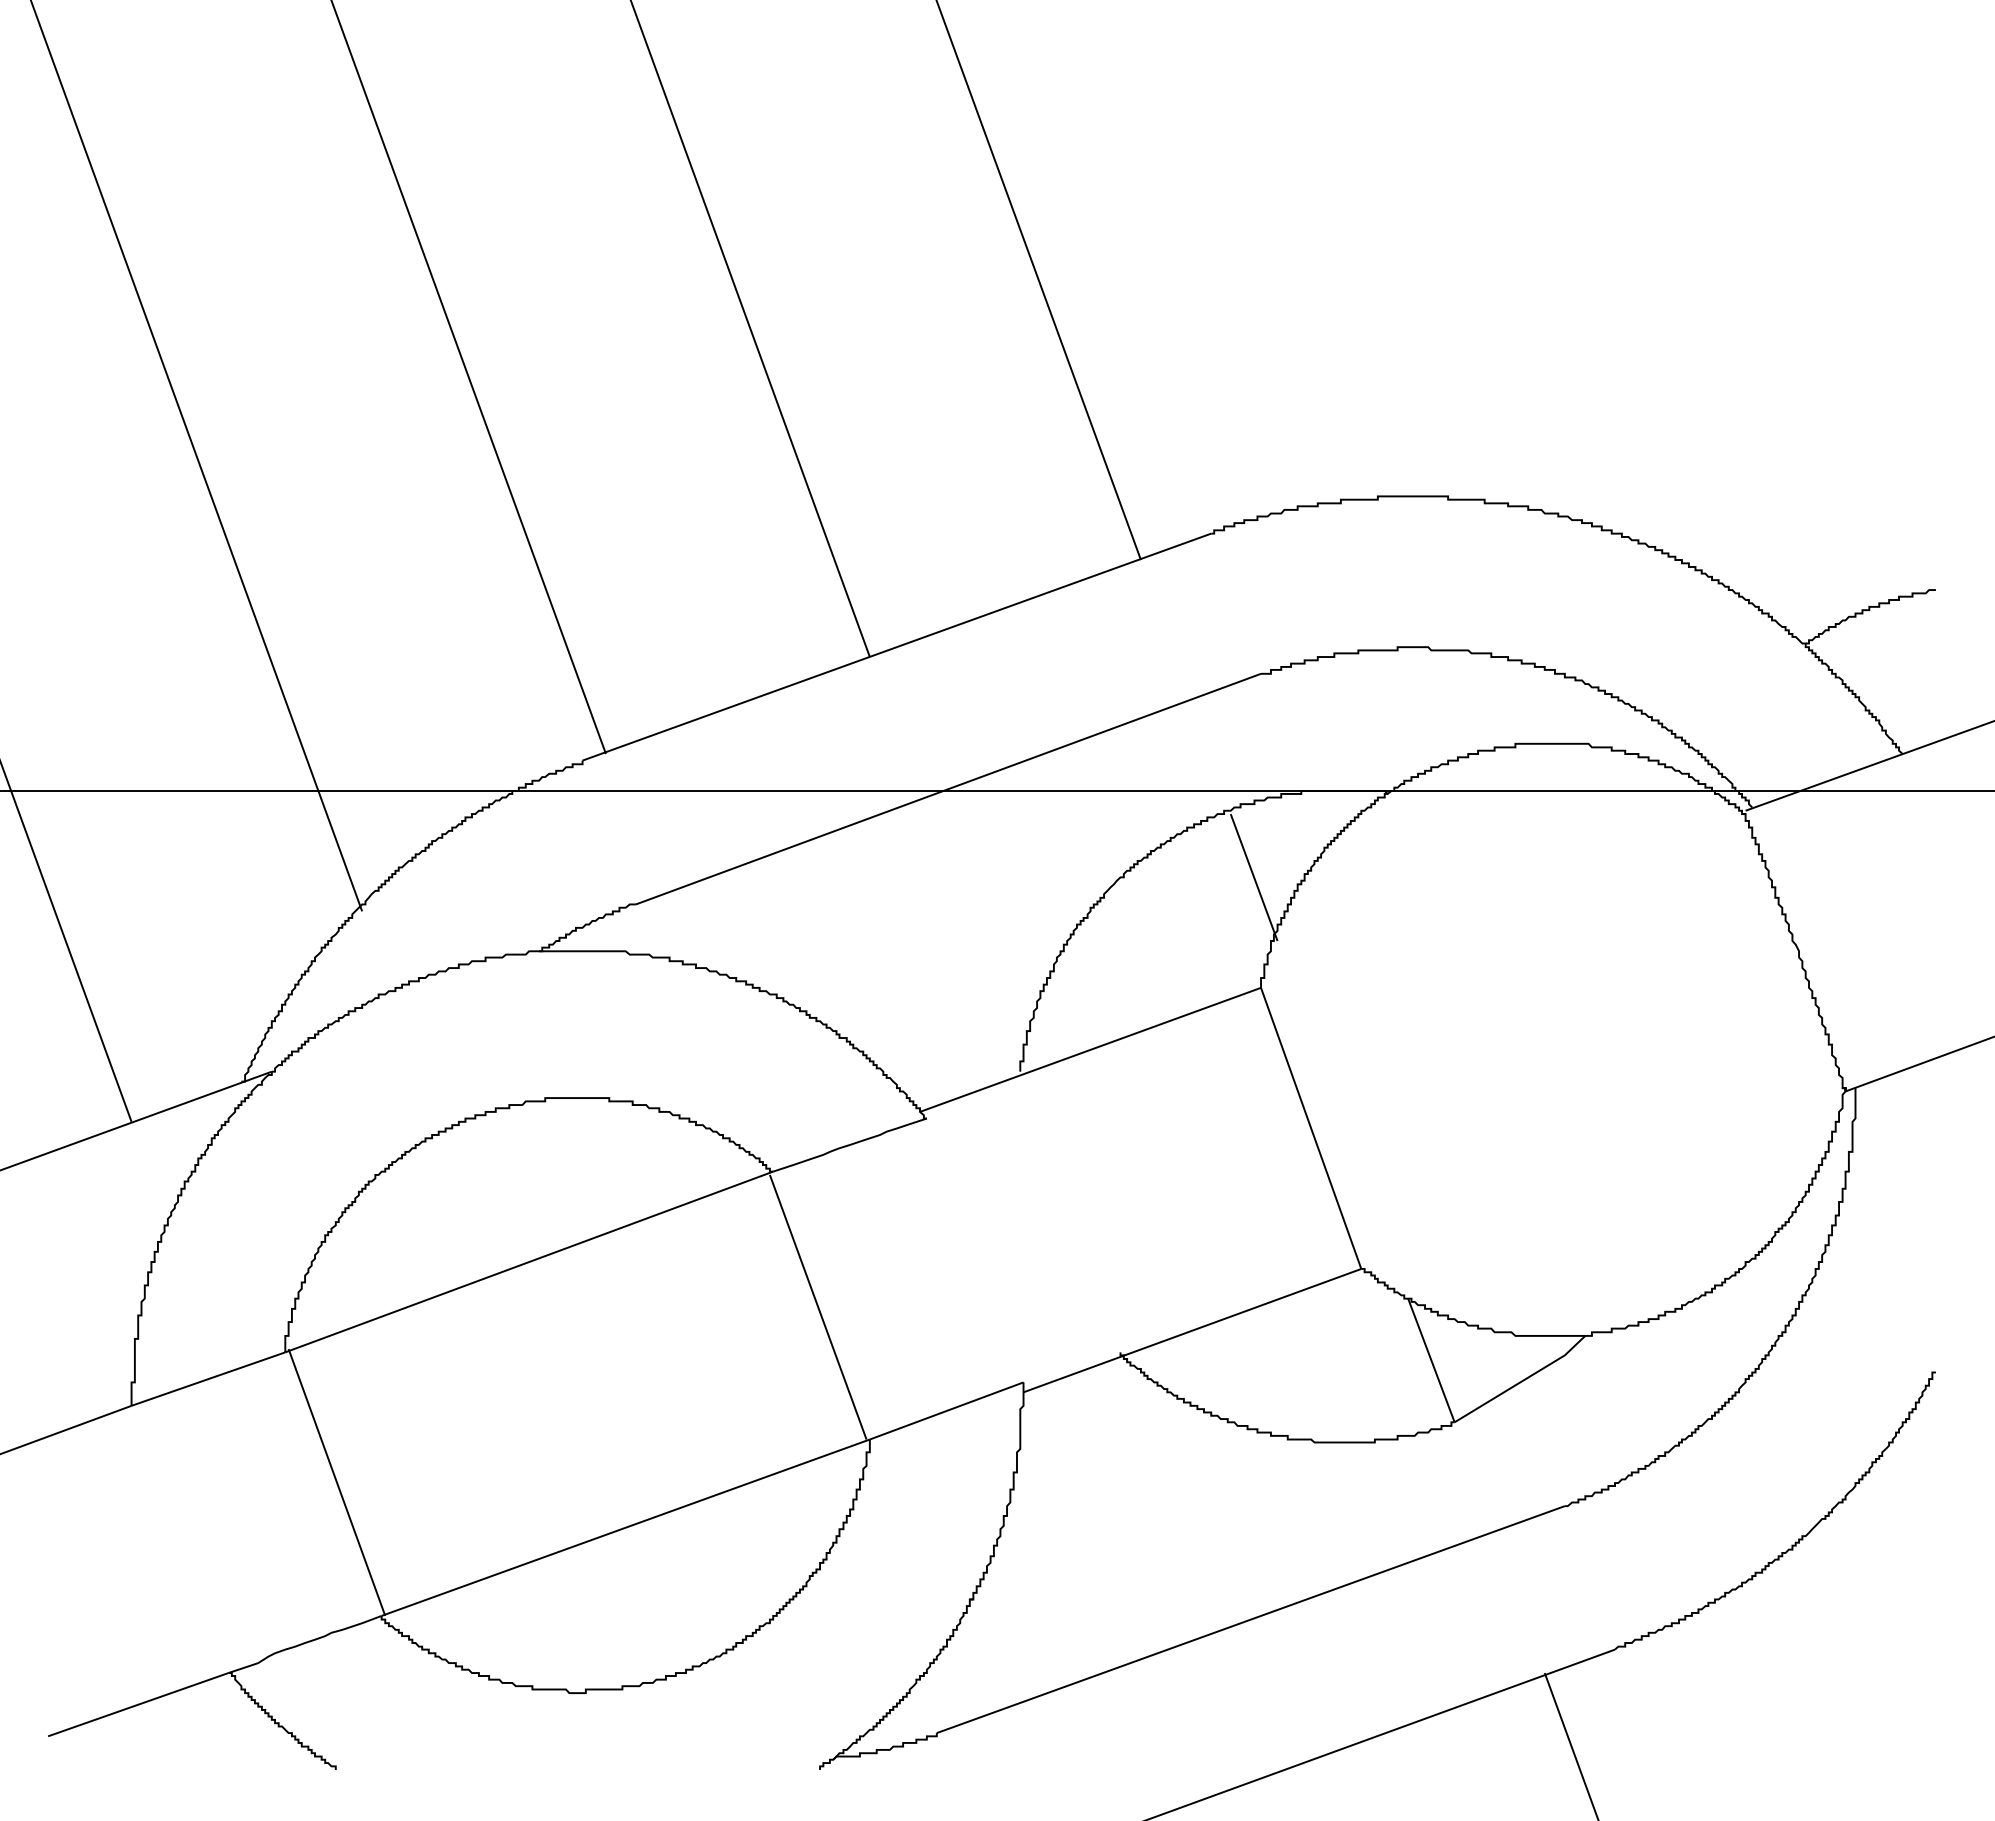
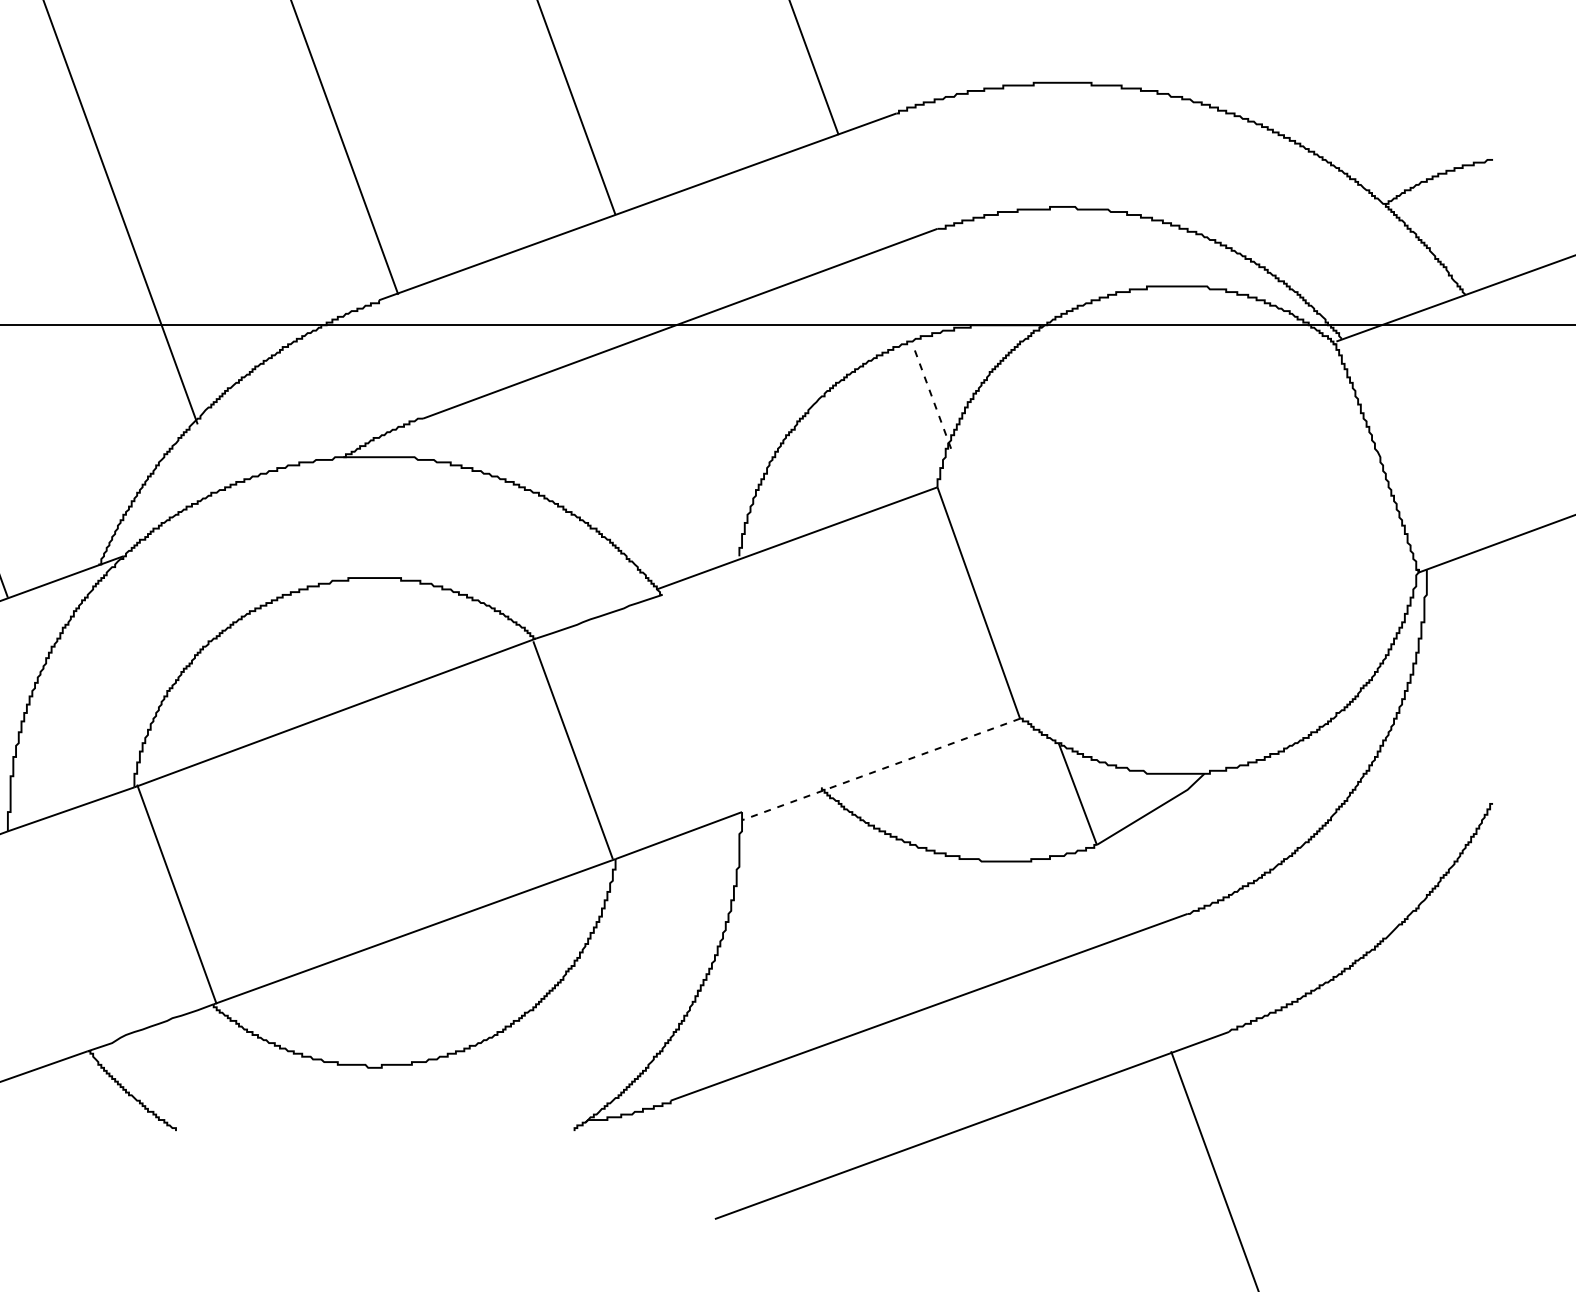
line: (1254, 877) -> (932, 396), solid -> dashed
line: (1192, 1330) -> (881, 769), solid -> dashed

